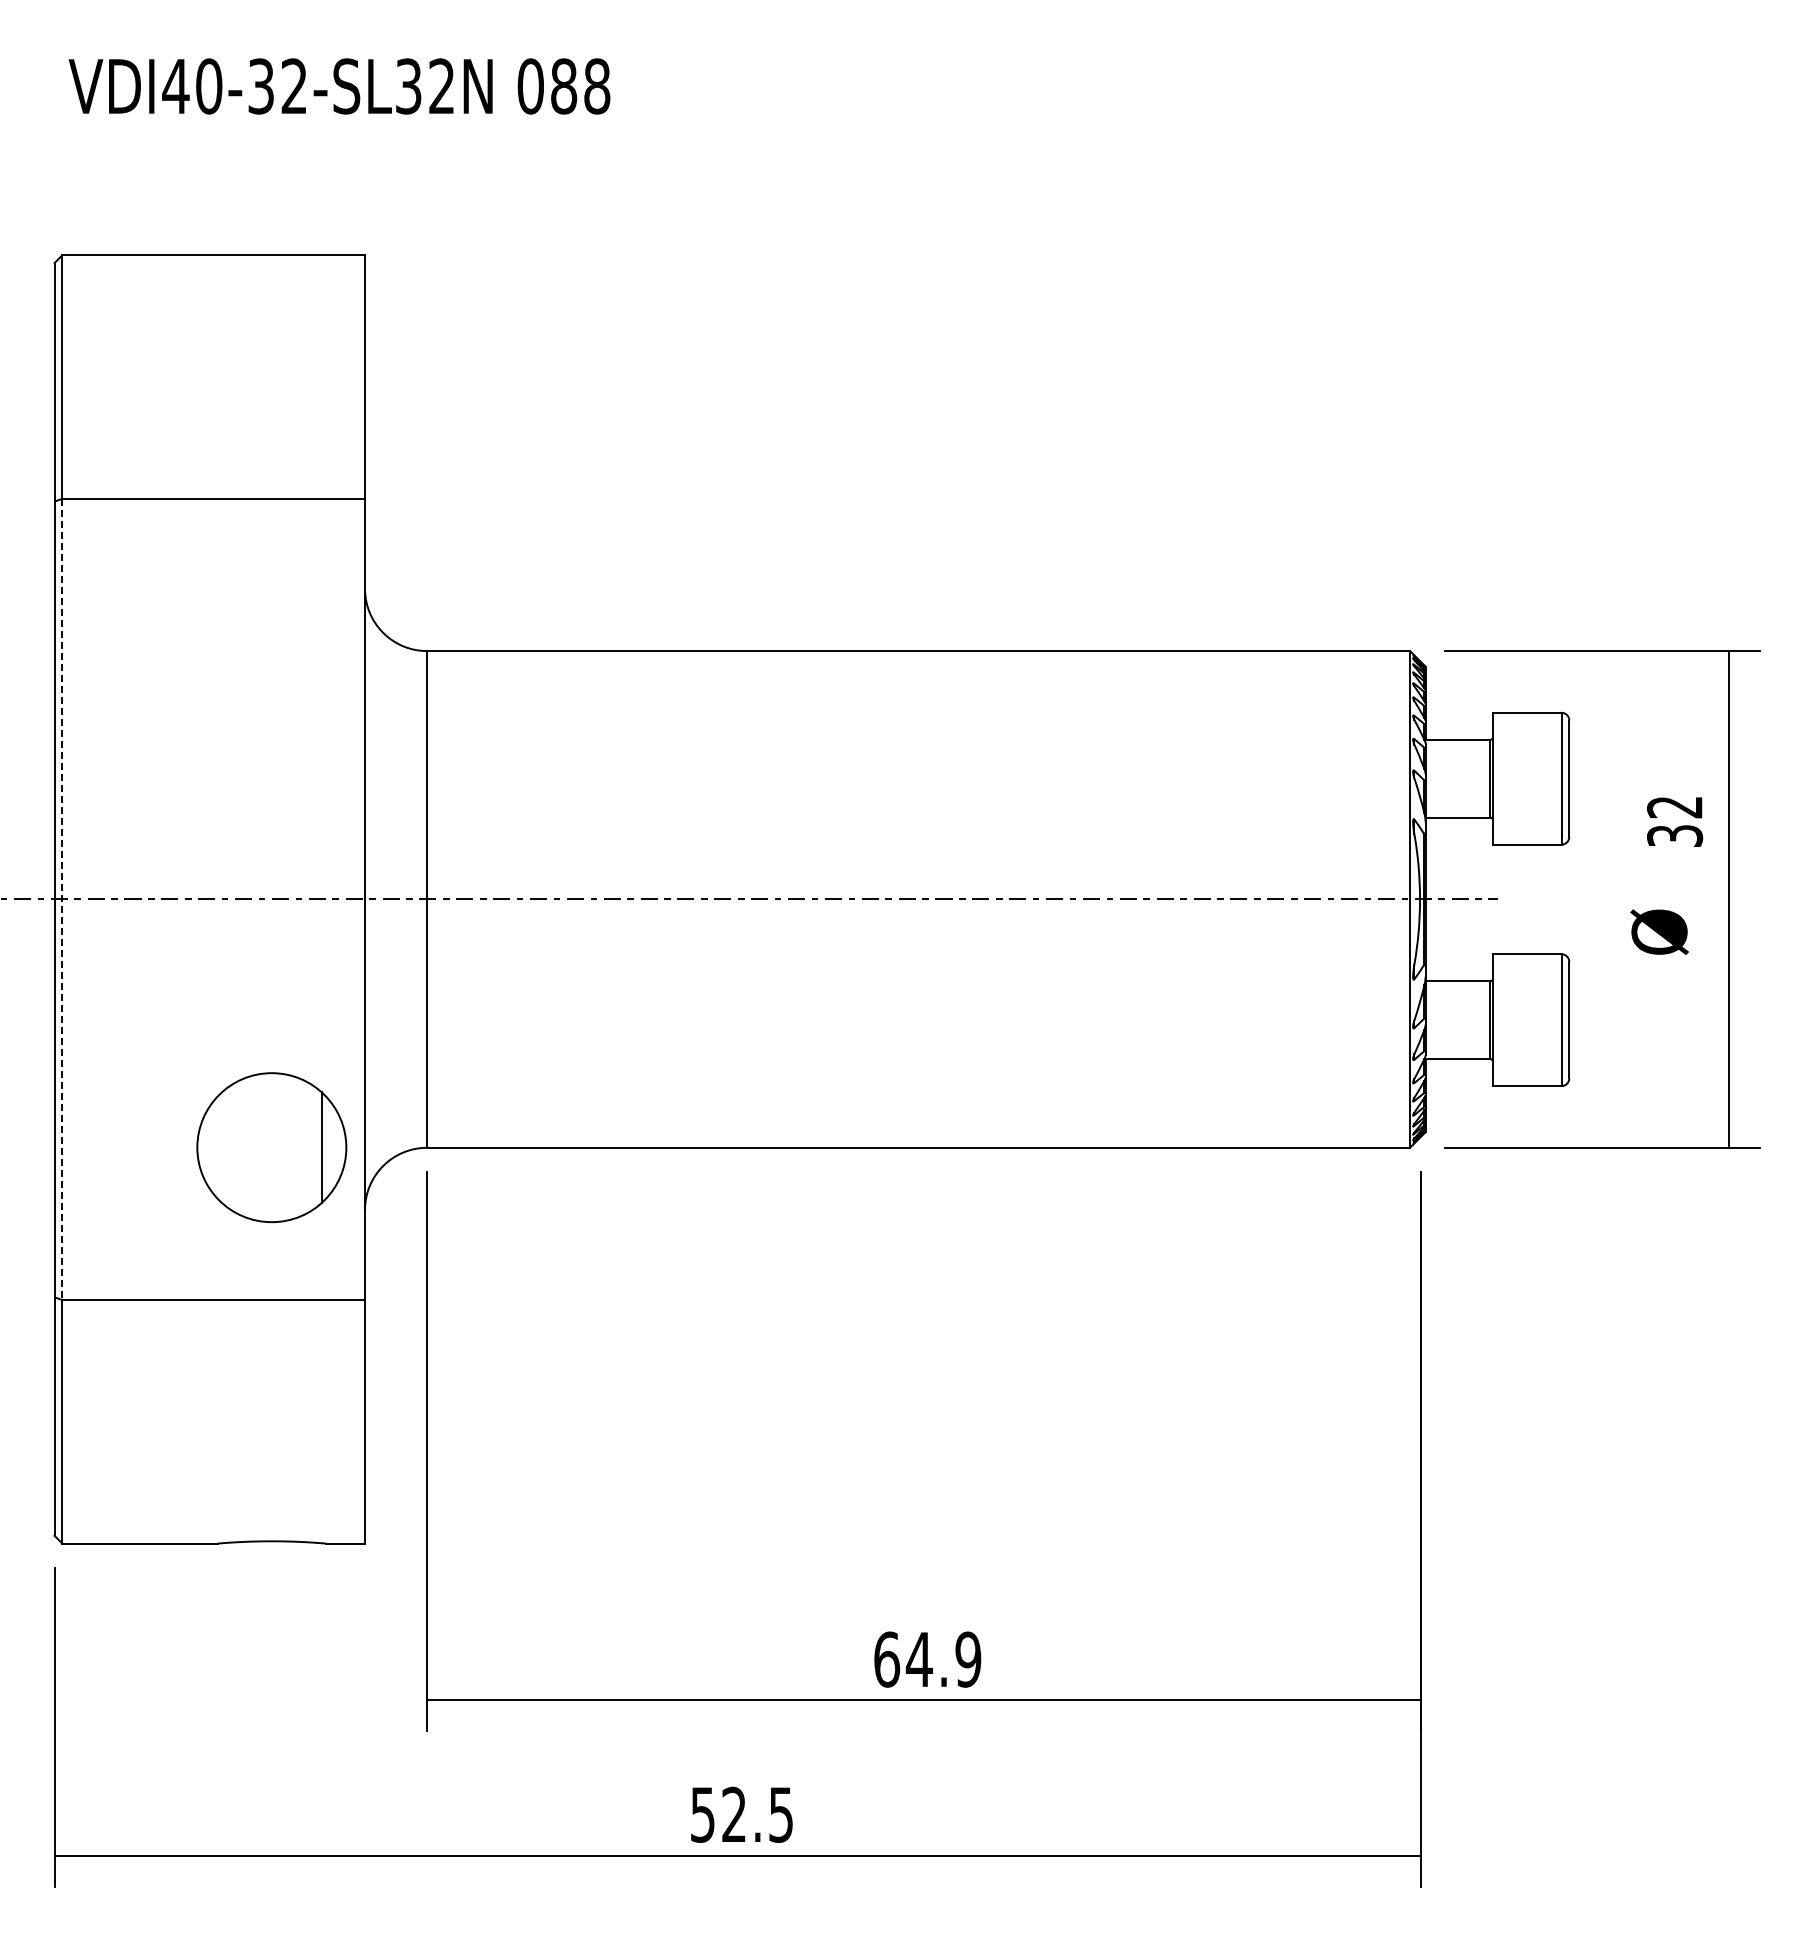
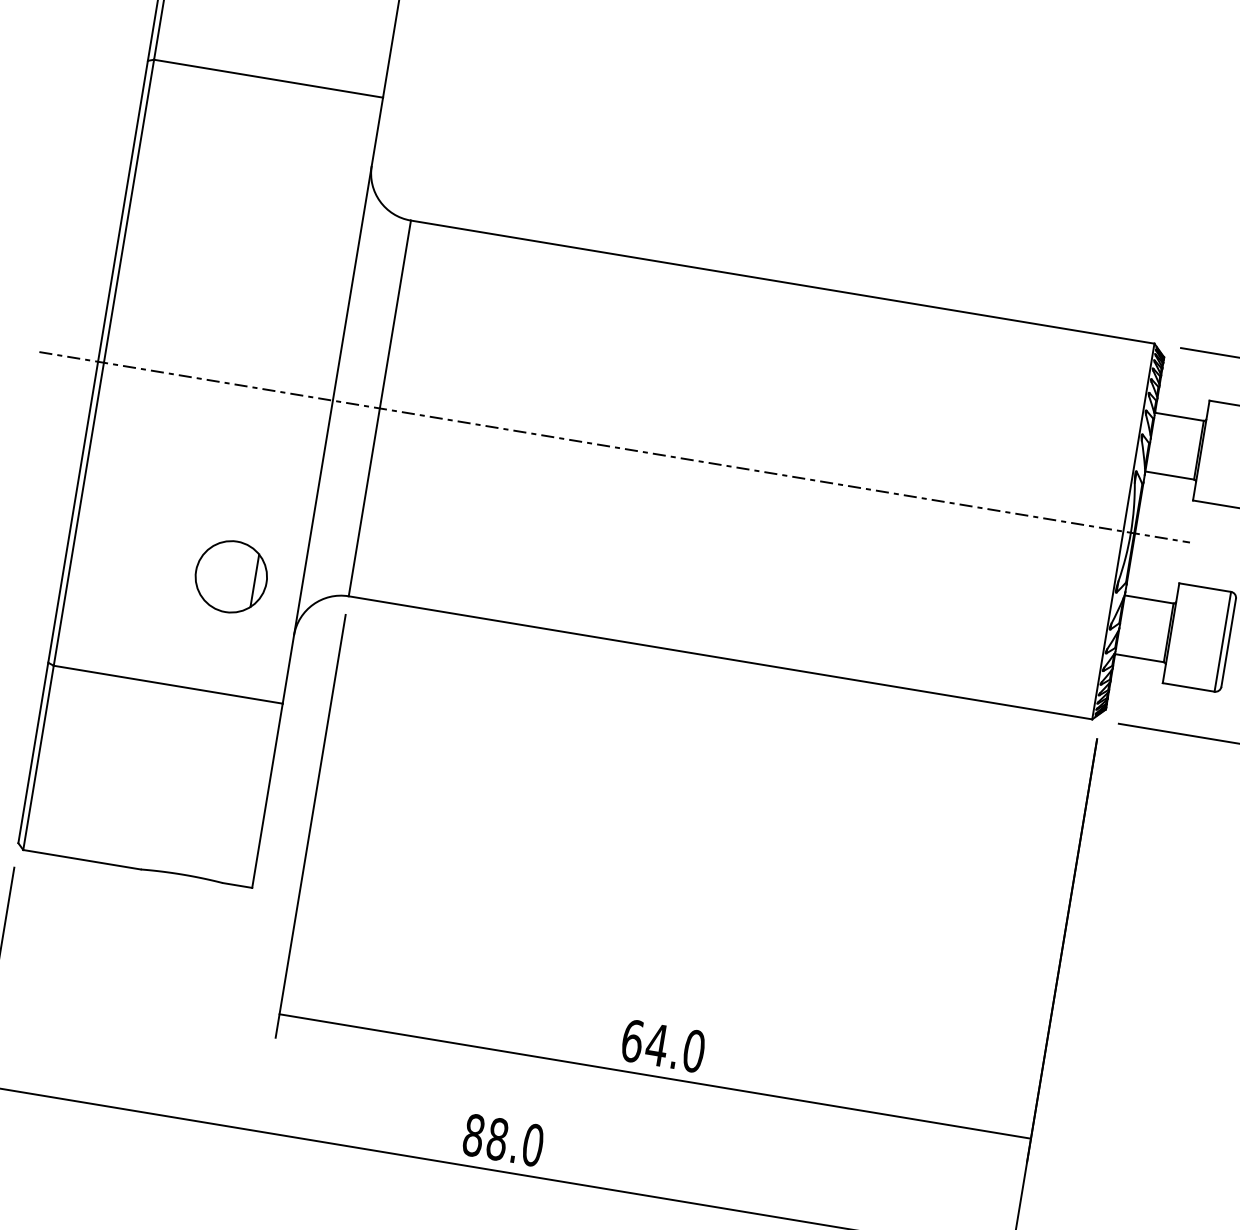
line: (62, 899) -> (104, 362), dashed -> solid
part: (271, 1147) -> (231, 576), size x0.62
text: (968, 1659) -> (694, 1051), 64.9 -> 64.0
text: (741, 1814) -> (503, 1139), 52.5 -> 88.0

